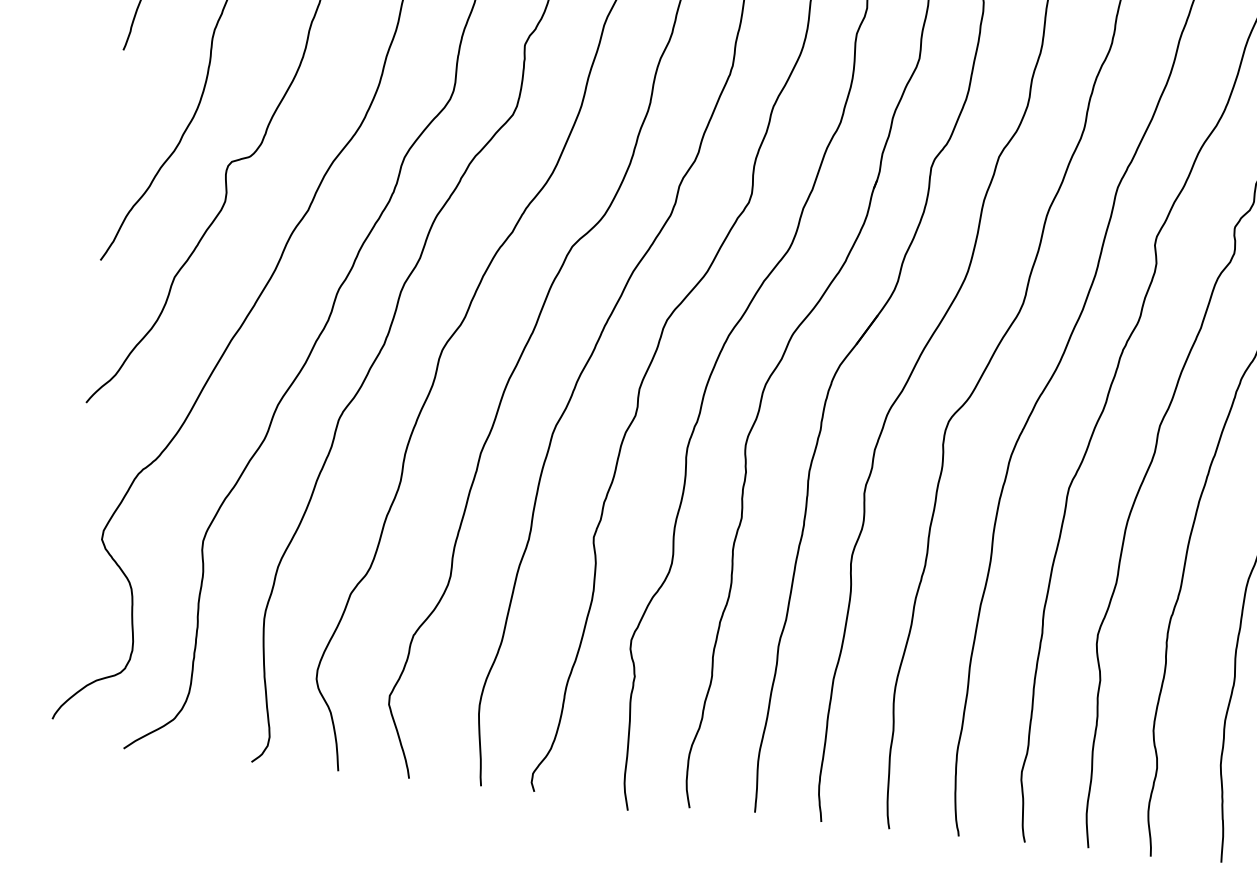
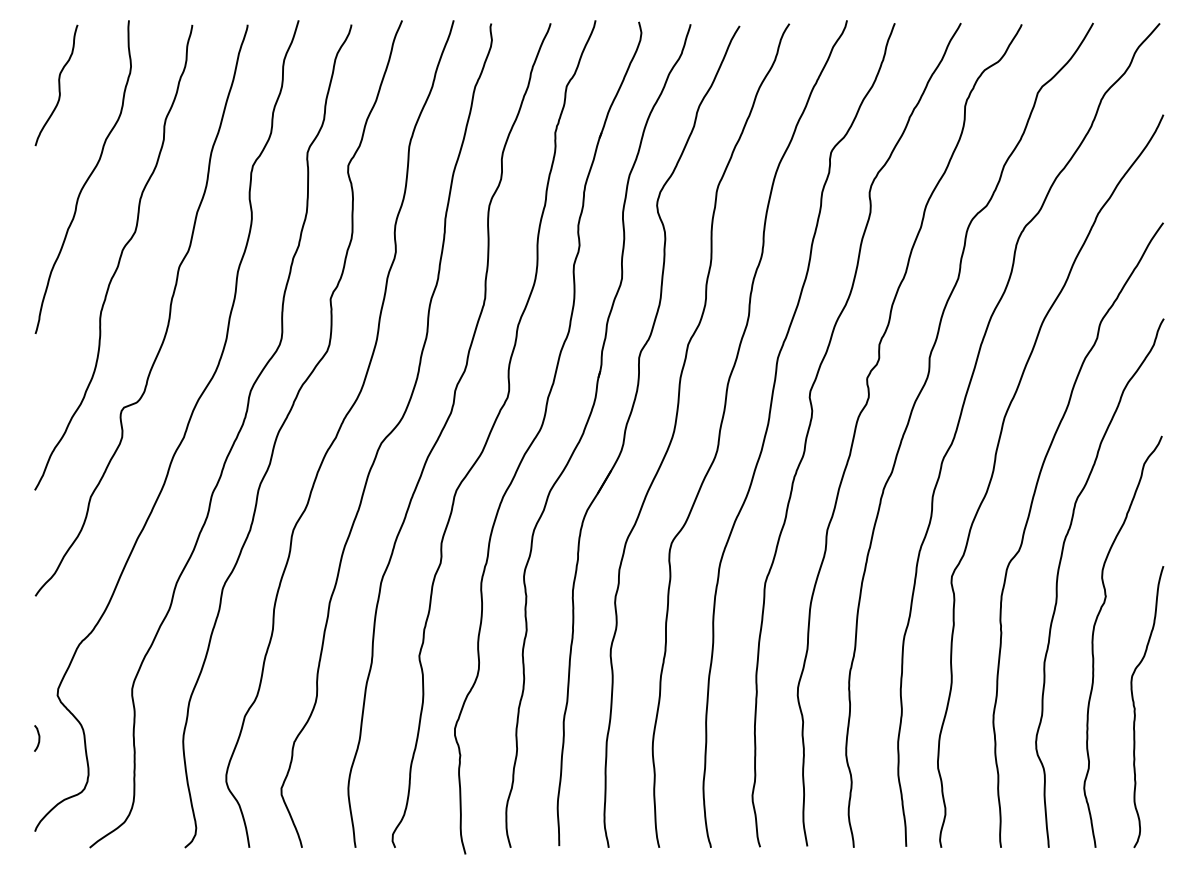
curve: (70, 594) -> (38, 738), added

